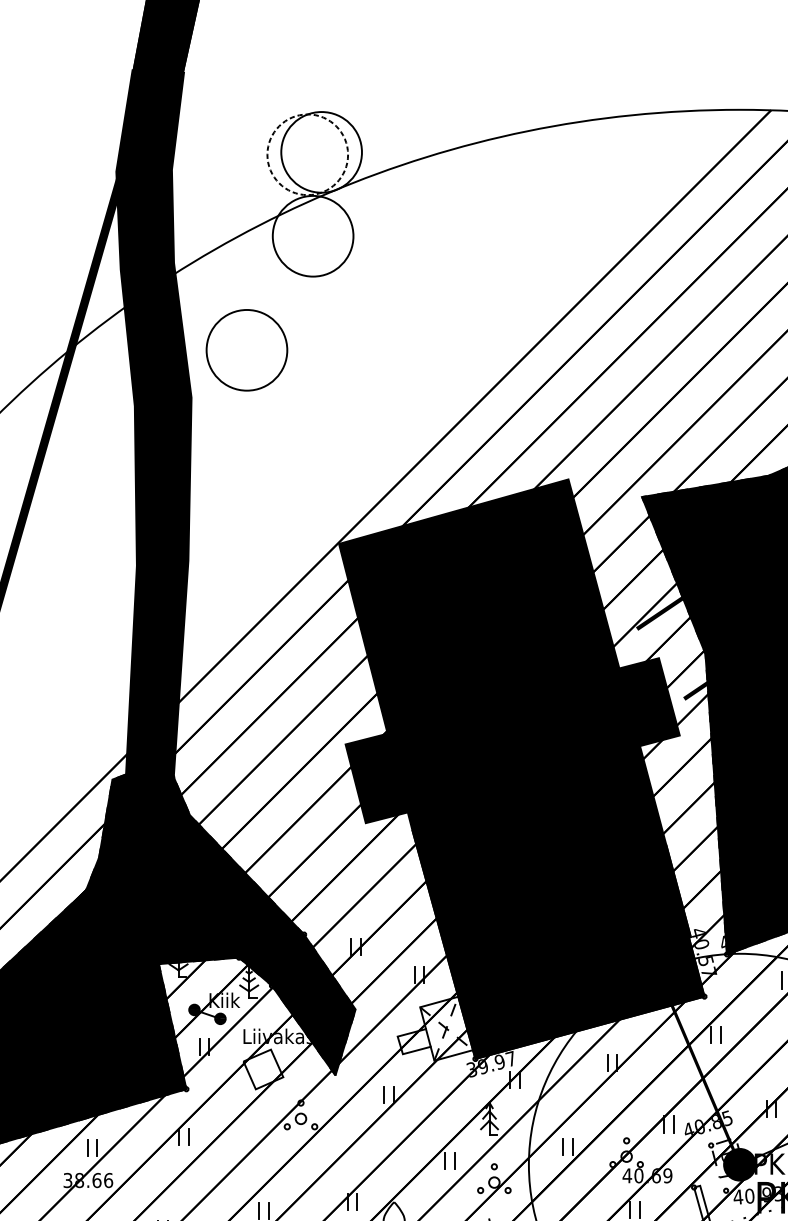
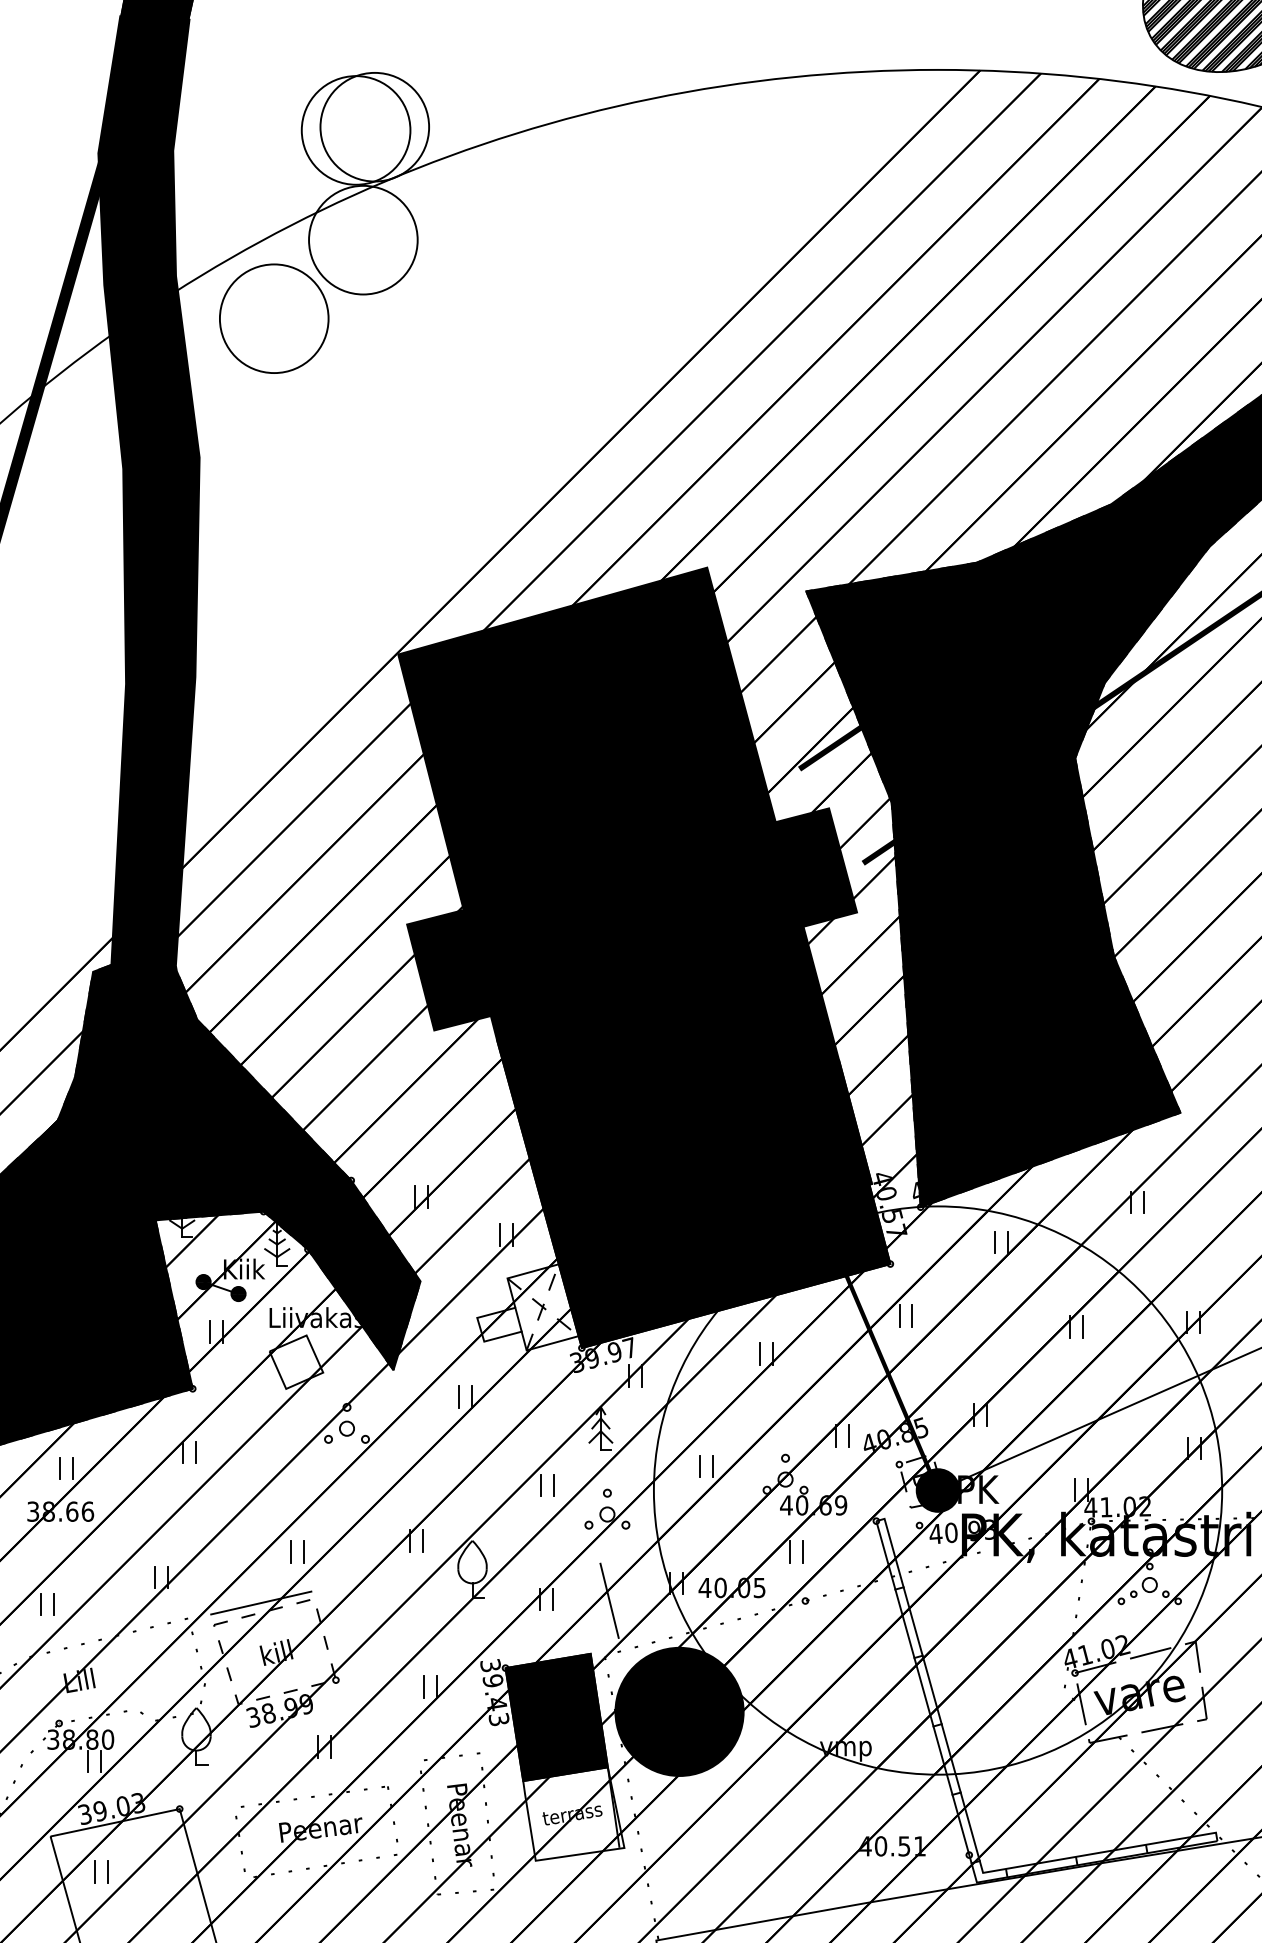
circle: (307, 154) -> (355, 130), dashed -> solid
circle: (247, 350) -> (274, 318), moved

